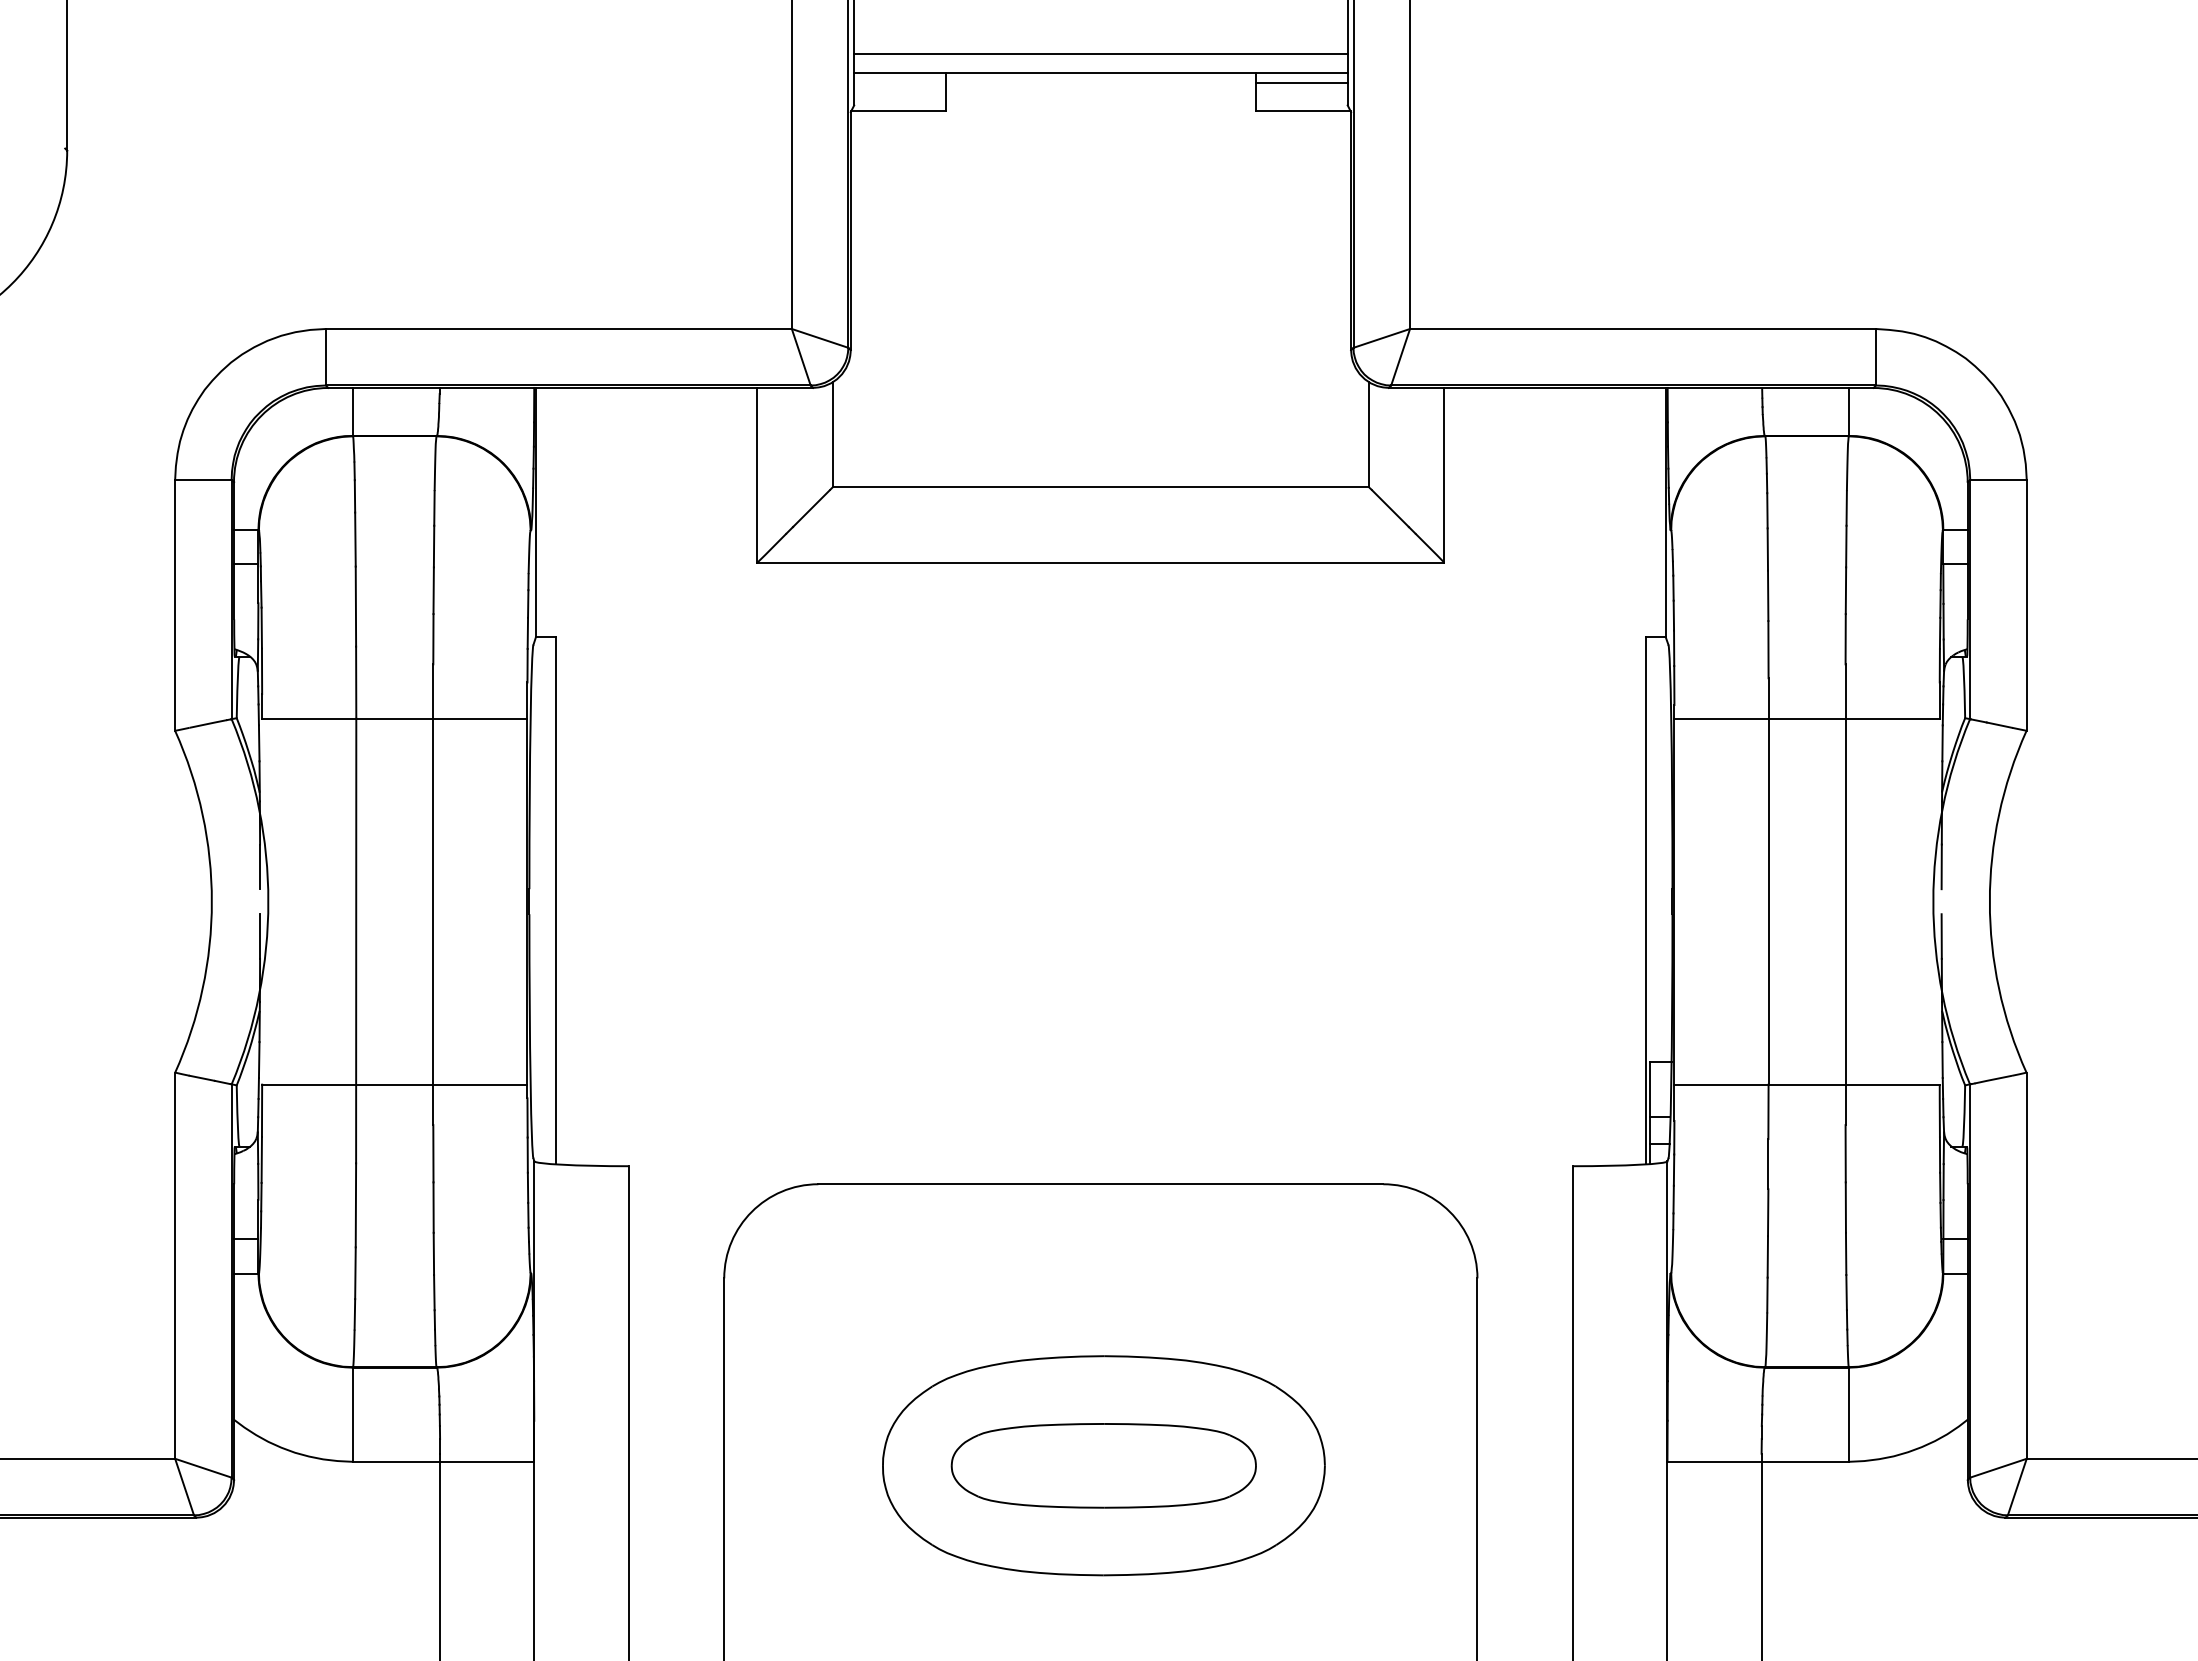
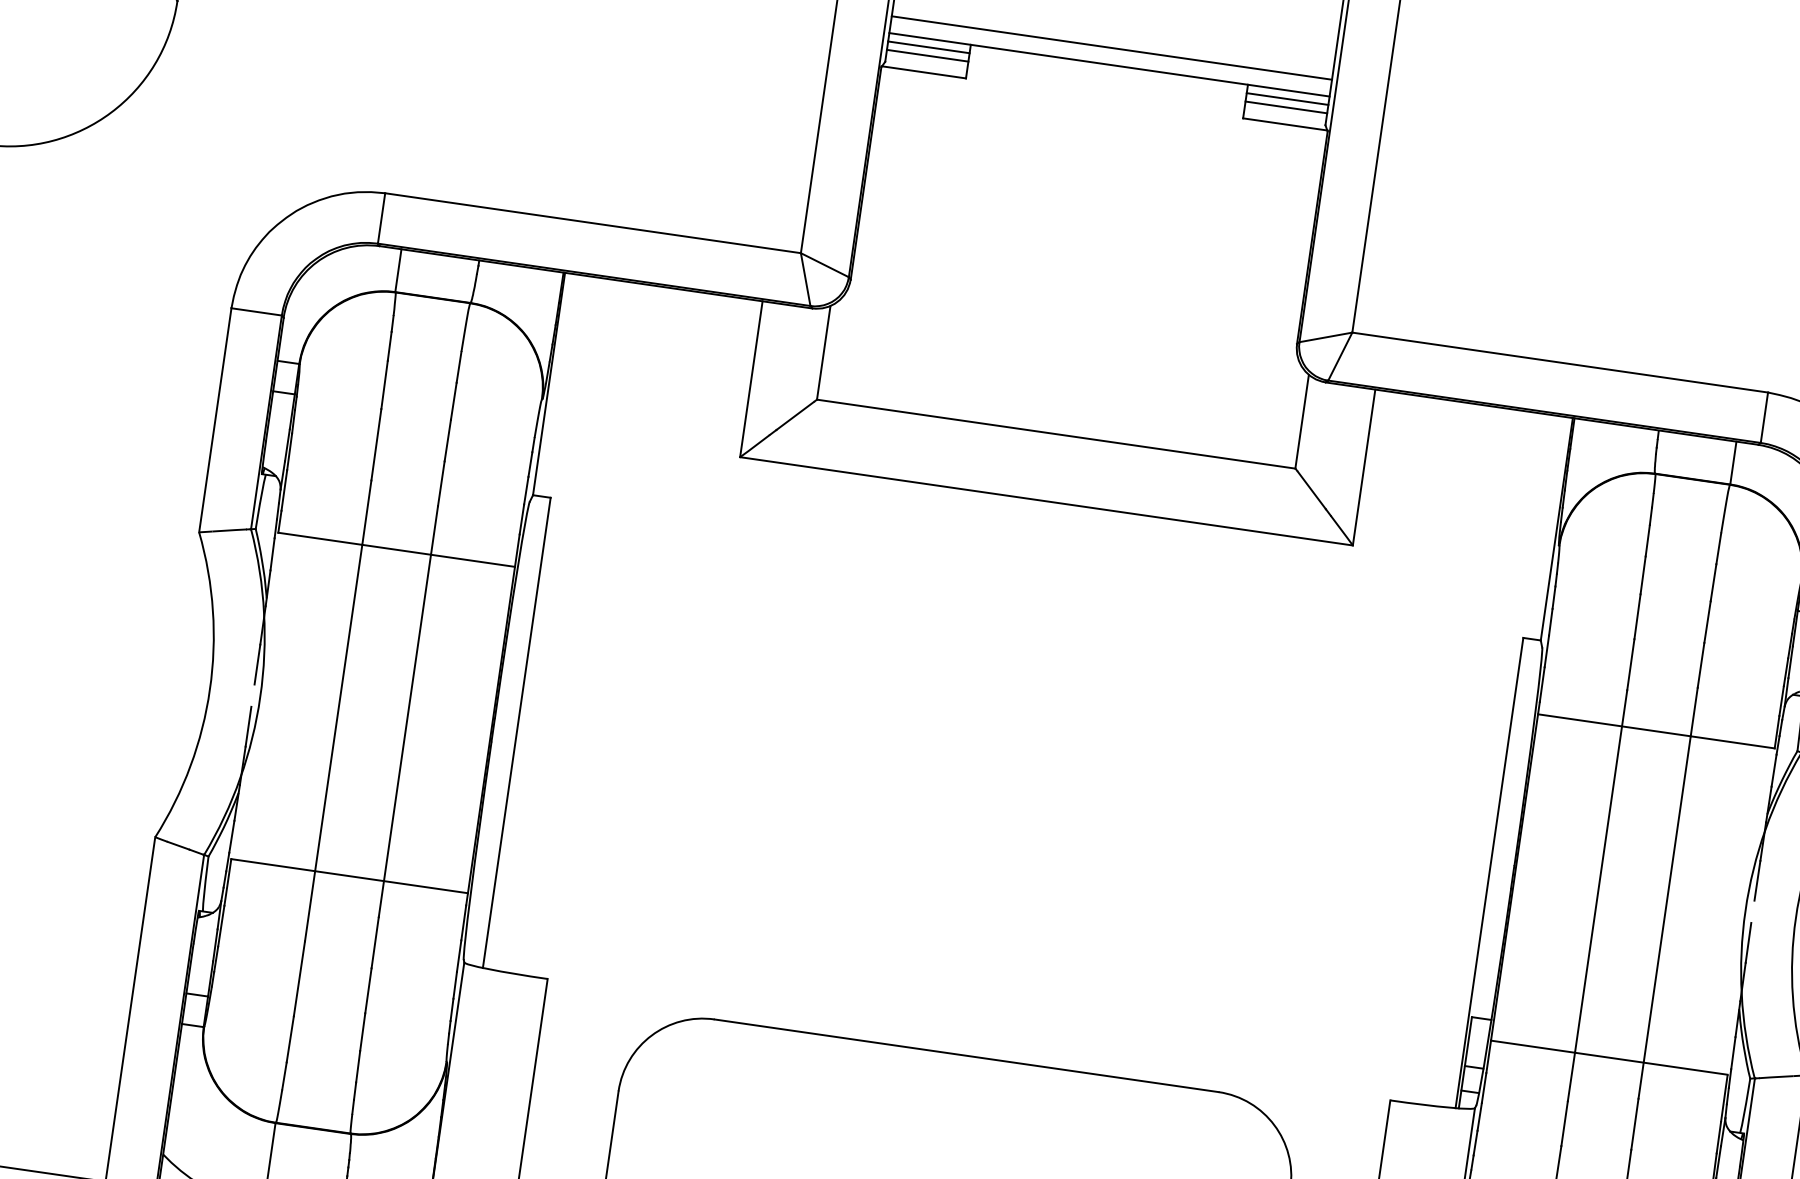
line: (899, 82) -> (928, 47), added
line: (899, 92) -> (927, 56), added
line: (1301, 92) -> (1285, 107), added

